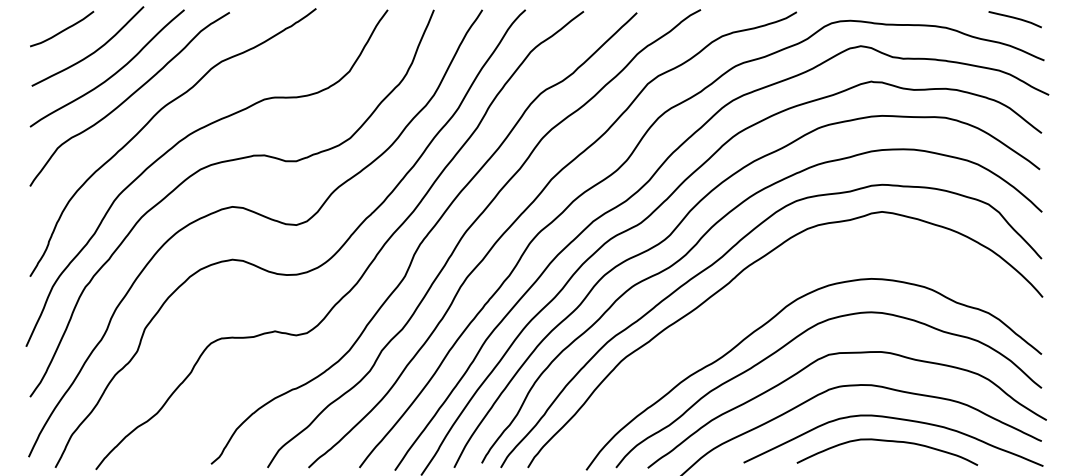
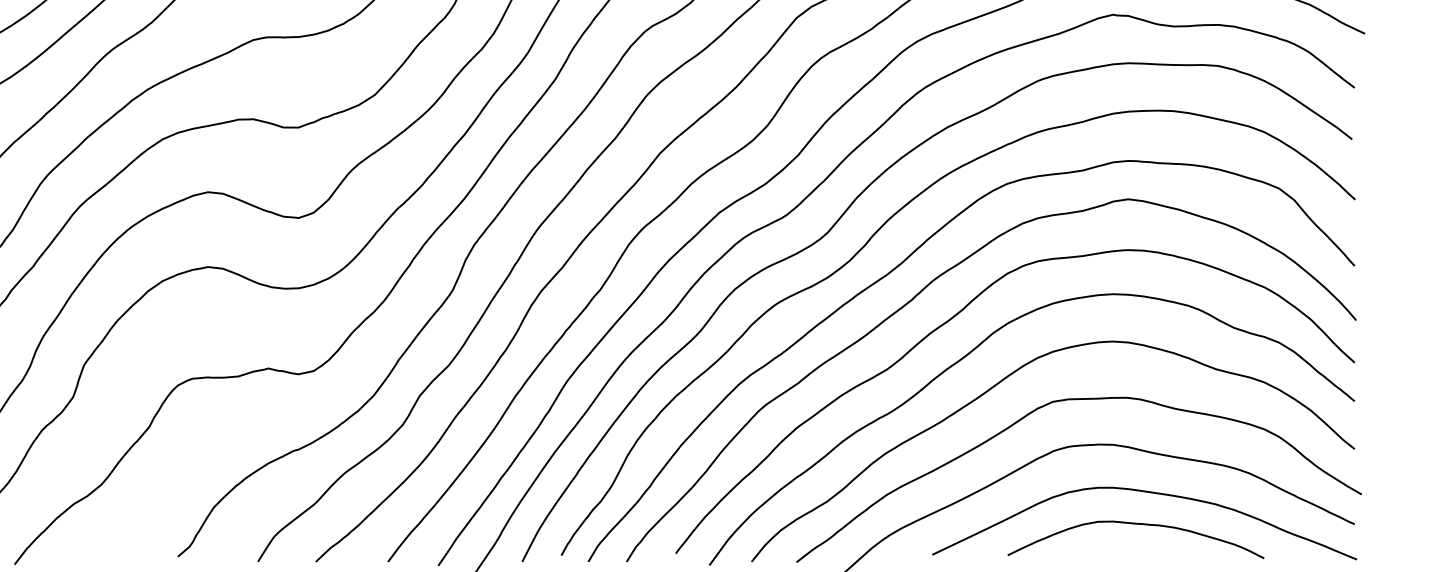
curve: (758, 296) -> (953, 319), added

